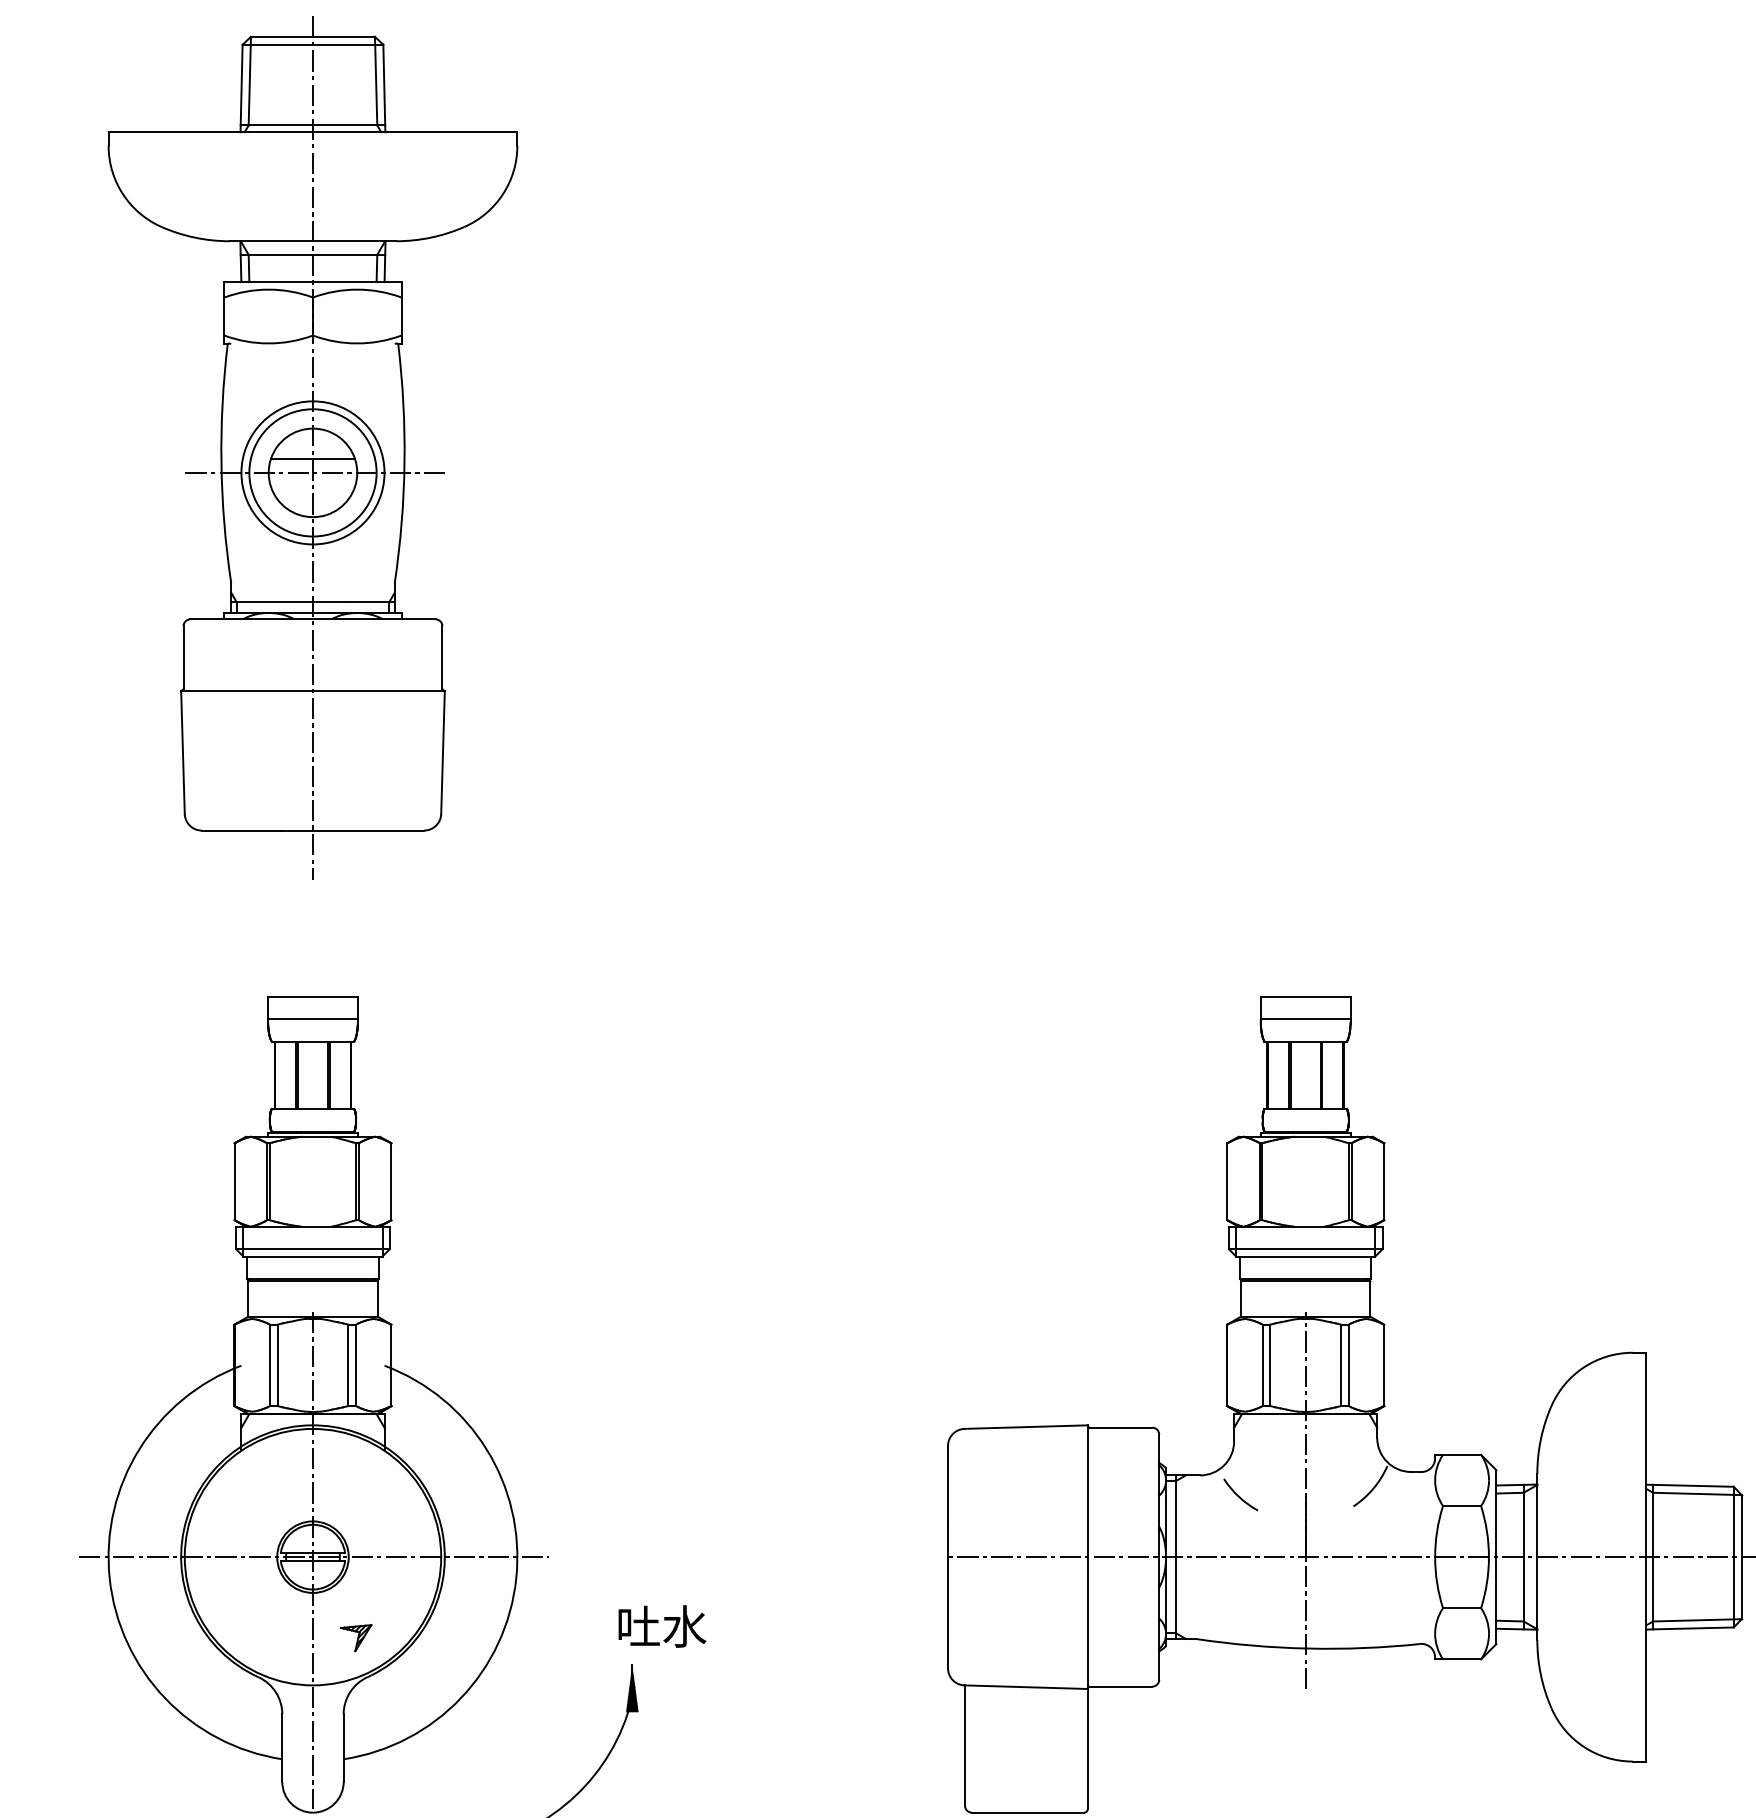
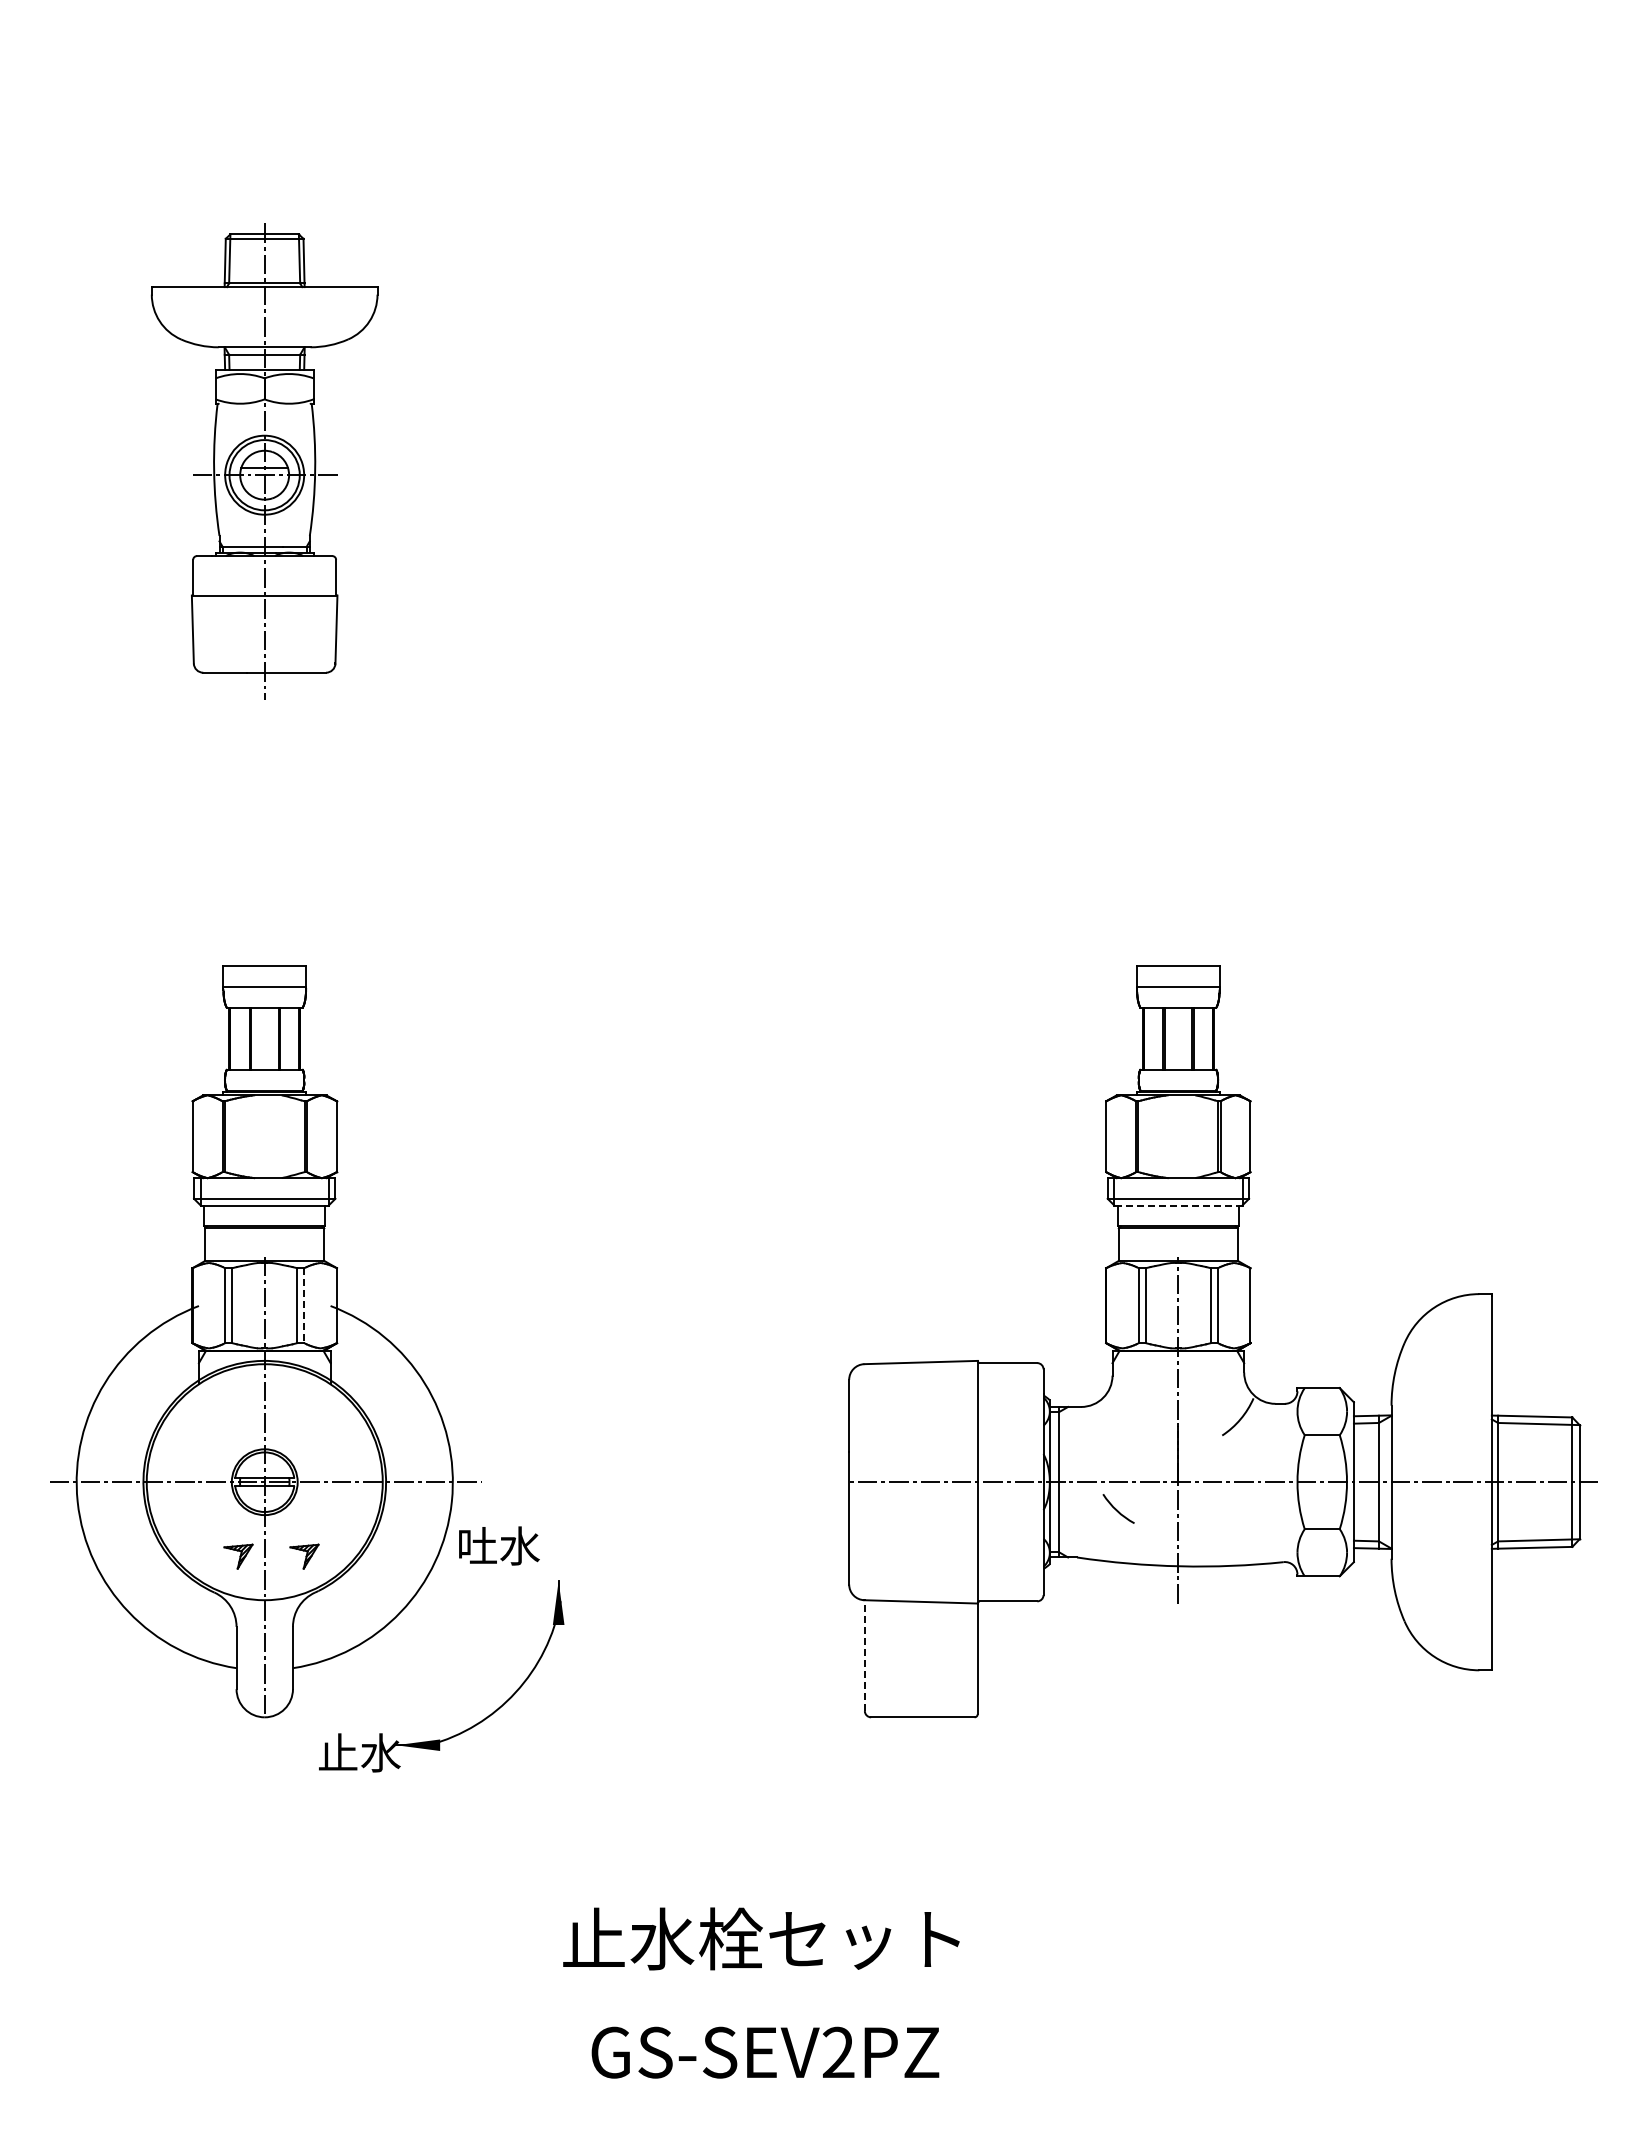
part: (312, 448) -> (264, 461), size x0.6
line: (1304, 1256) -> (1177, 1205), solid -> dashed
line: (356, 1366) -> (304, 1306), solid -> dashed
arc: (1239, 1495) -> (1117, 1509), moved
text: (662, 1625) -> (499, 1545), moved
part: (284, 1637) -> (238, 1556), added
line: (964, 1745) -> (864, 1655), solid -> dashed

